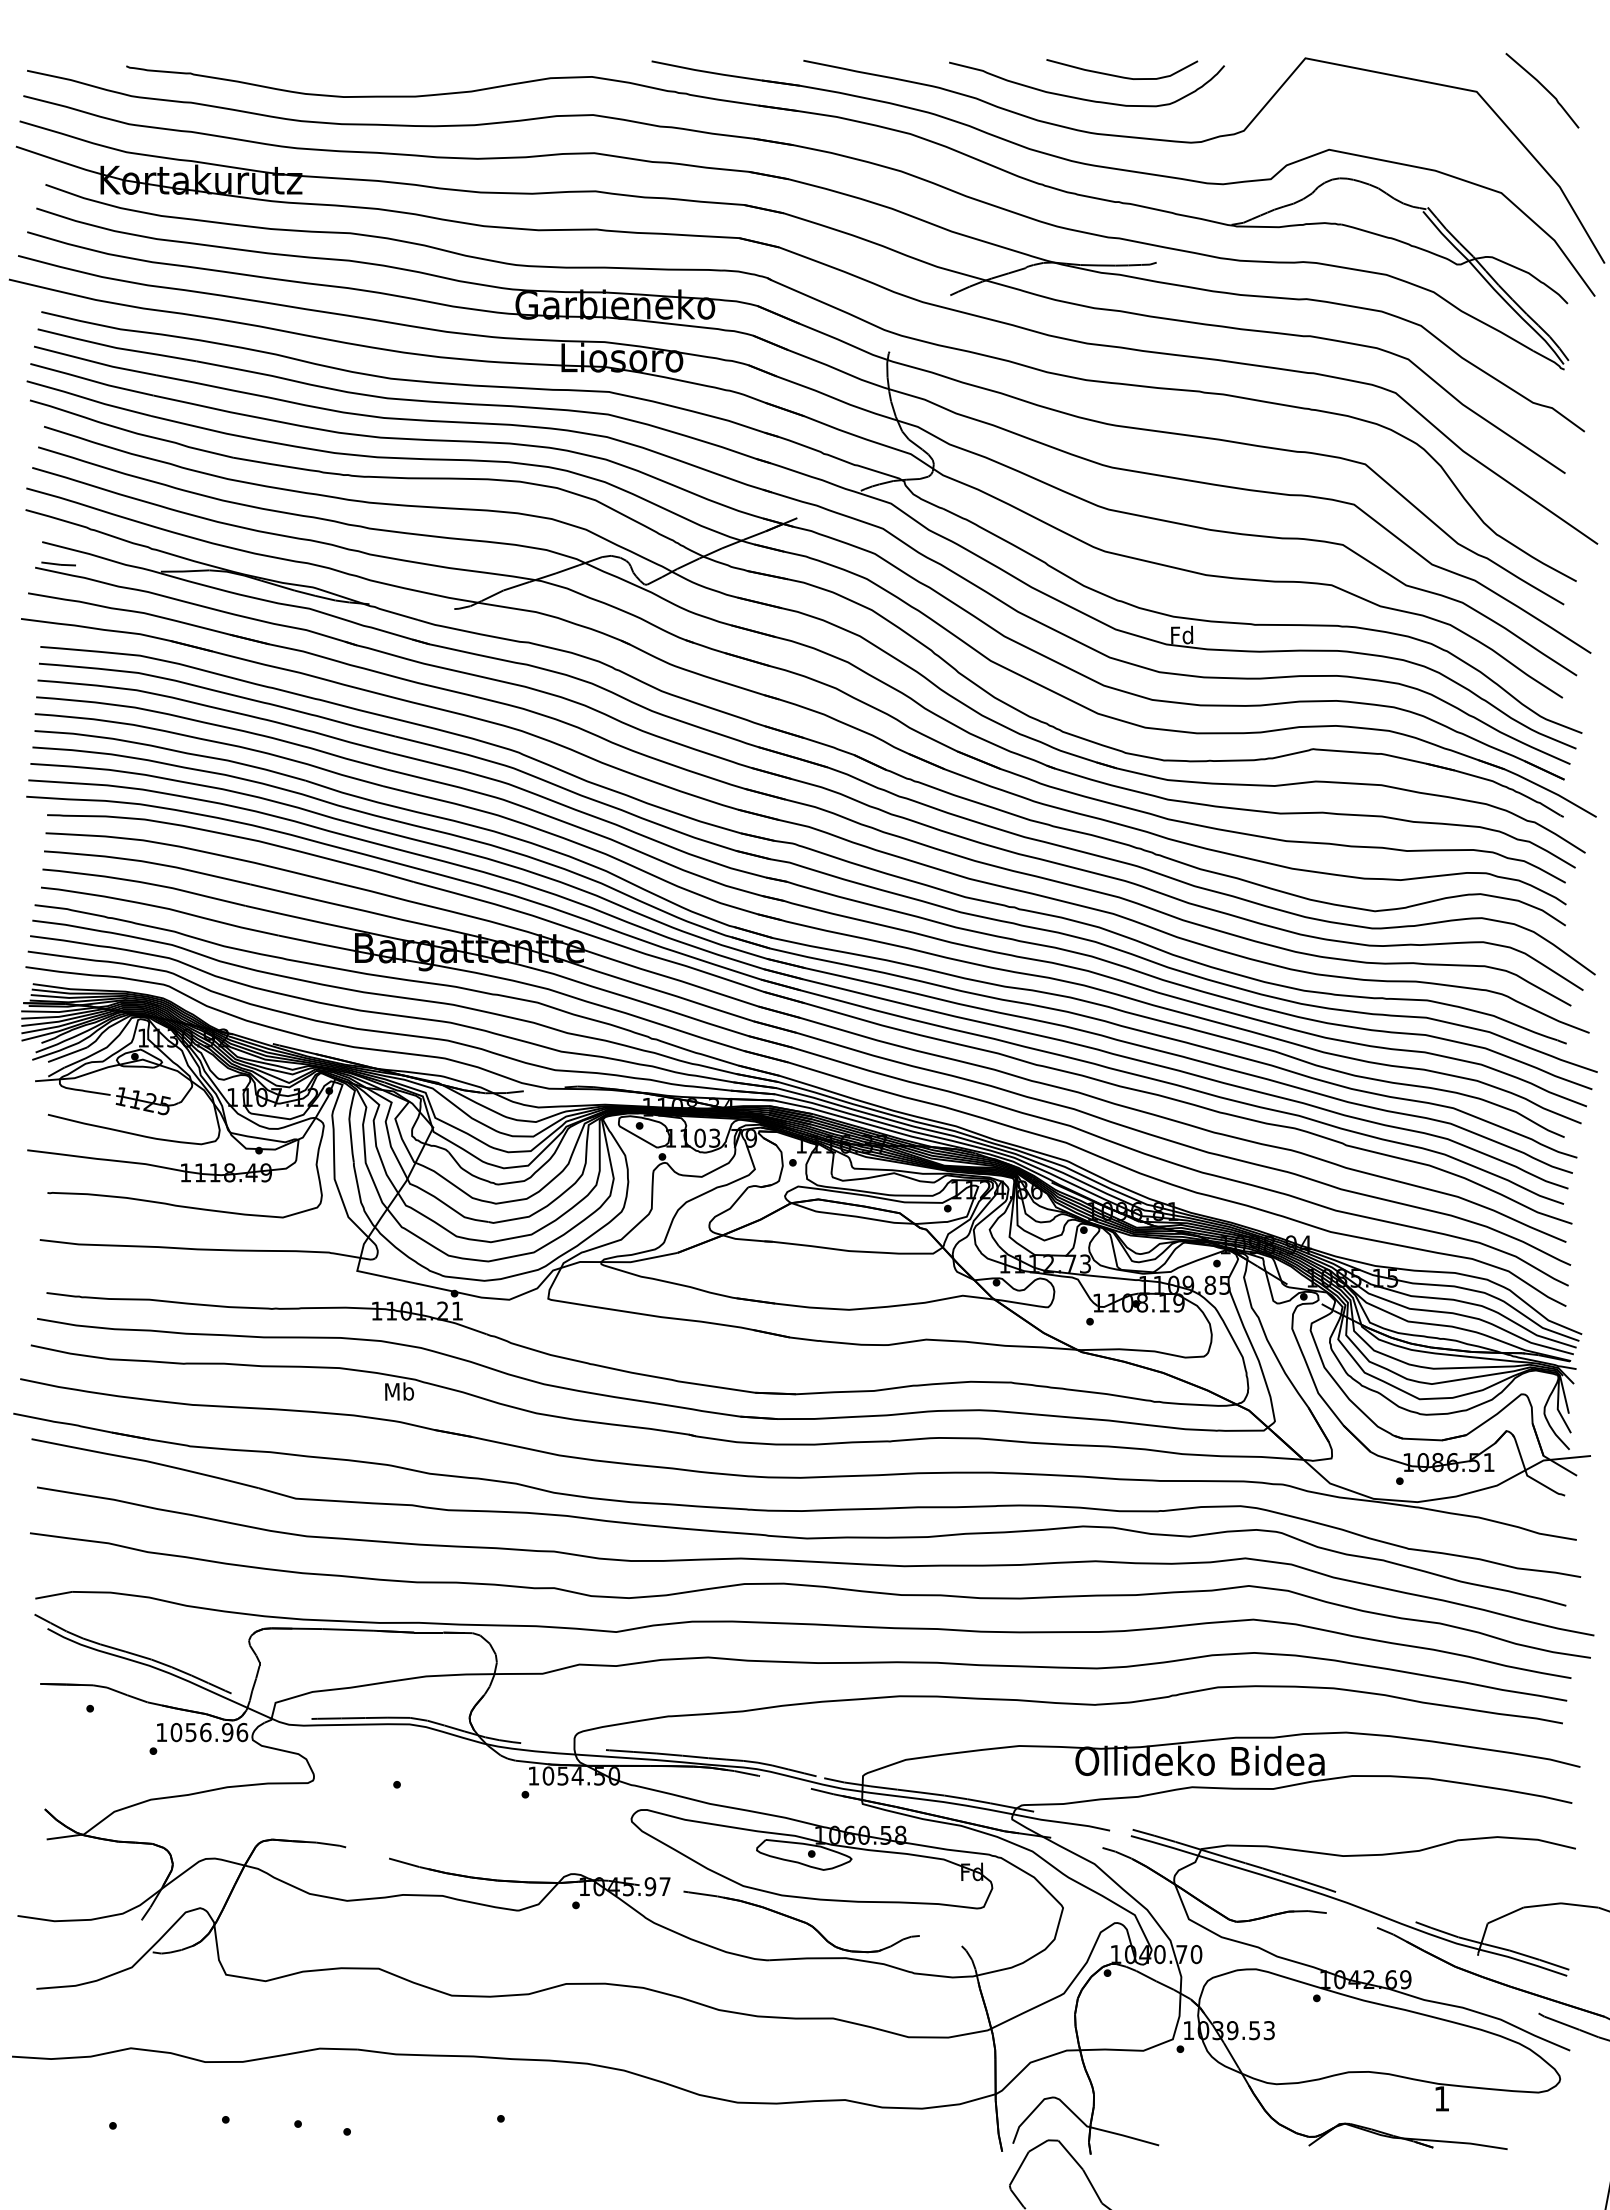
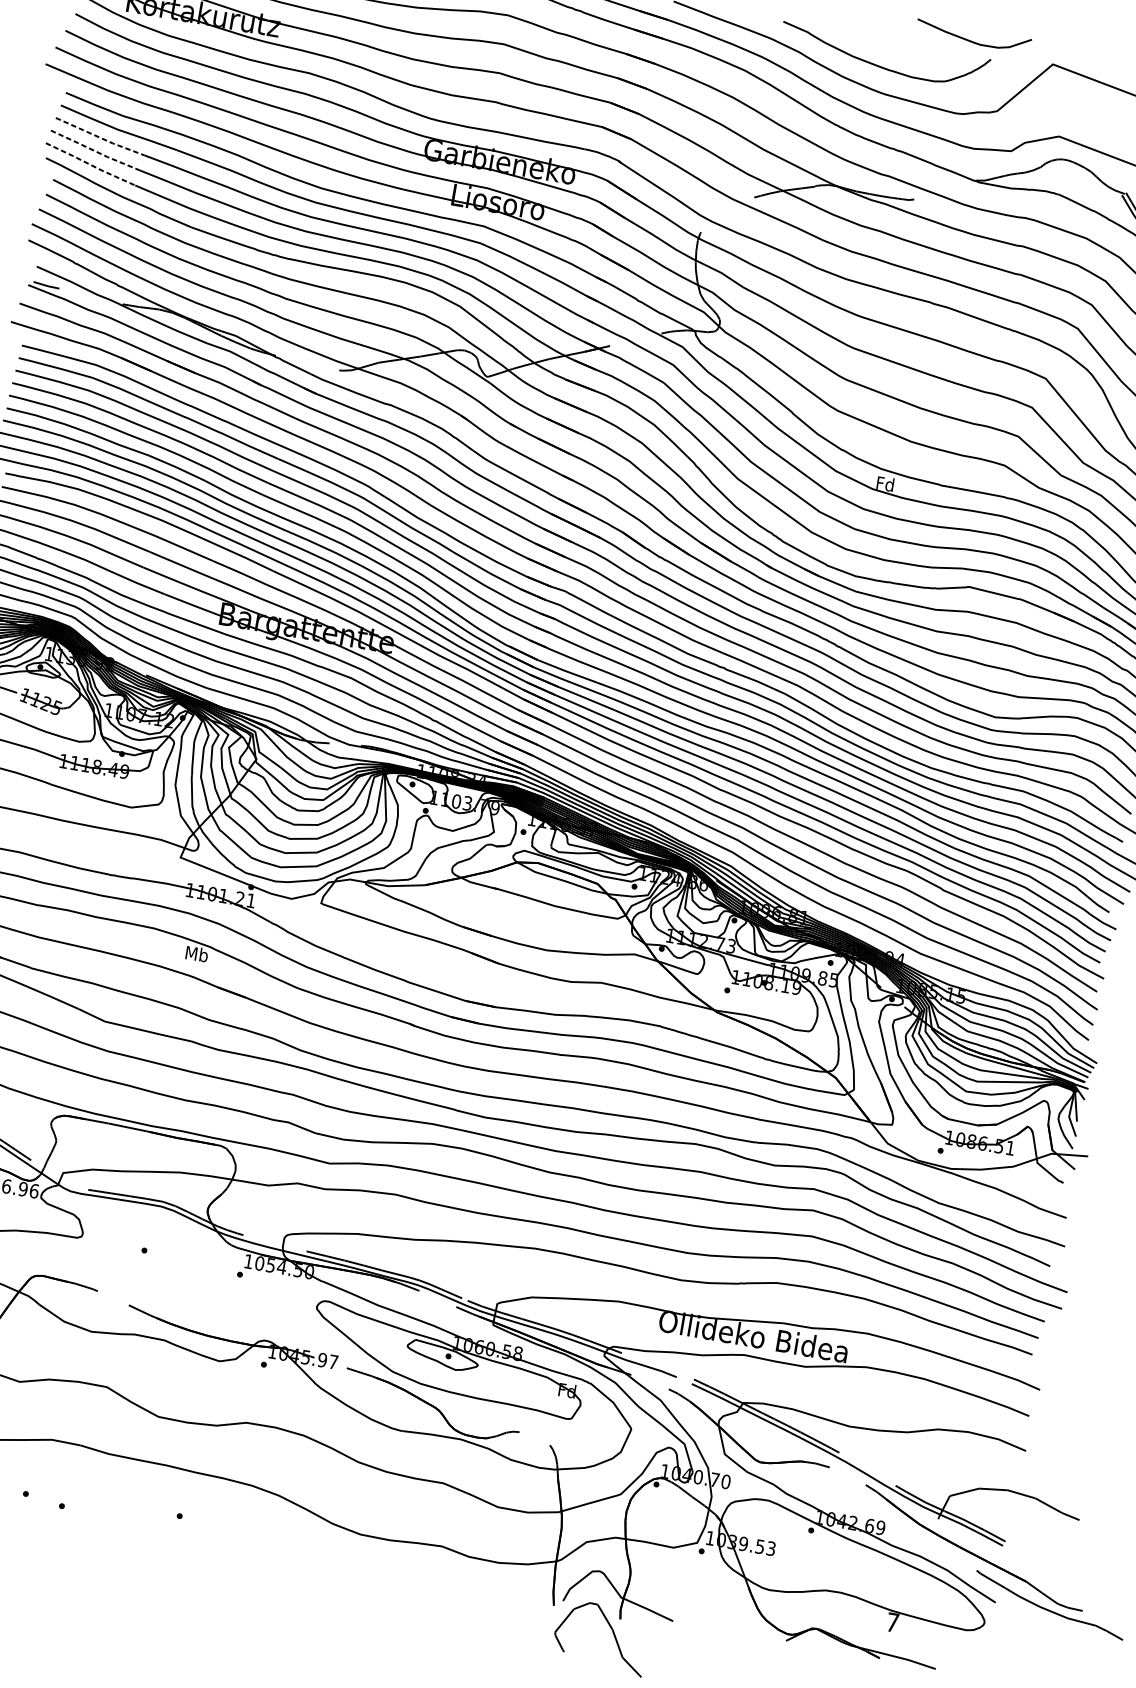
curve: (1119, 75) -> (970, 40), moved
line: (95, 362) -> (100, 137), solid -> dashed
line: (91, 380) -> (94, 150), solid -> dashed
line: (88, 399) -> (90, 164), solid -> dashed
text: (1441, 2098) -> (892, 1622), 1 -> 7

